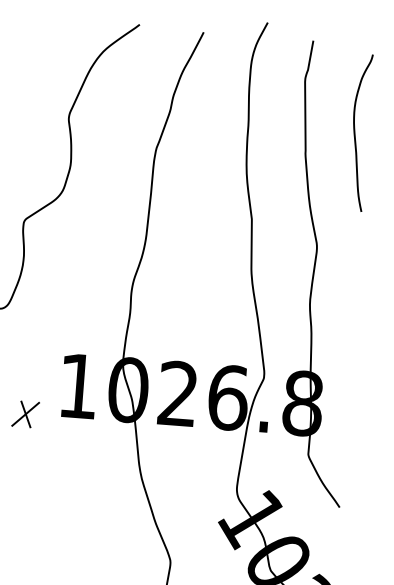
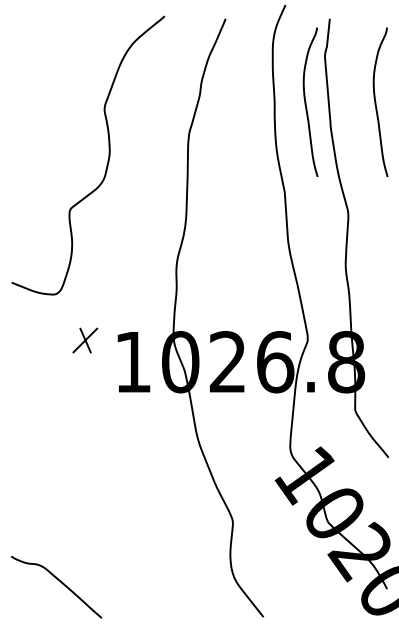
curve: (282, 125) -> (306, 101), added
part: (25, 414) -> (85, 340), moved

